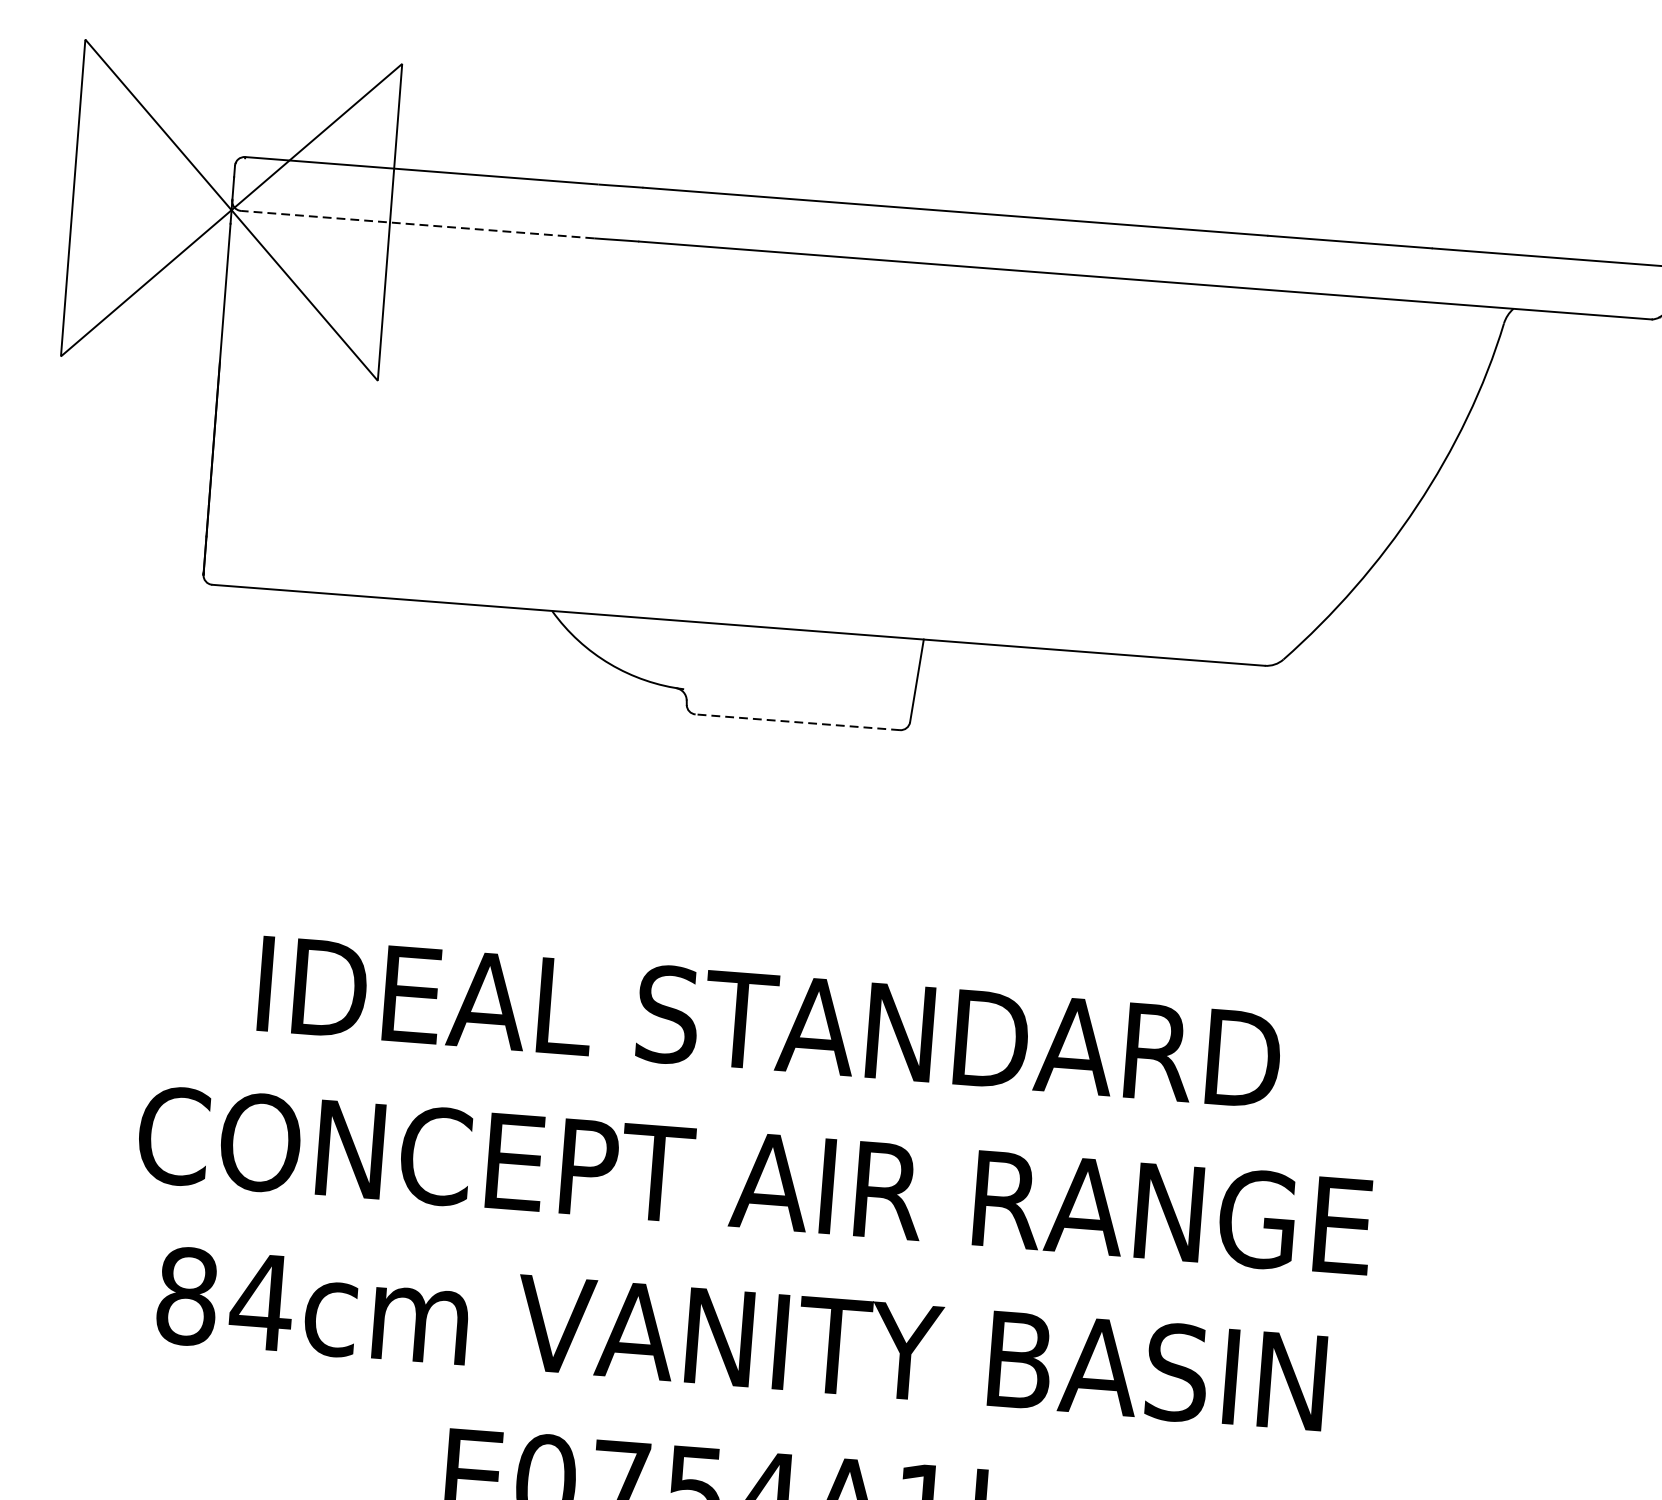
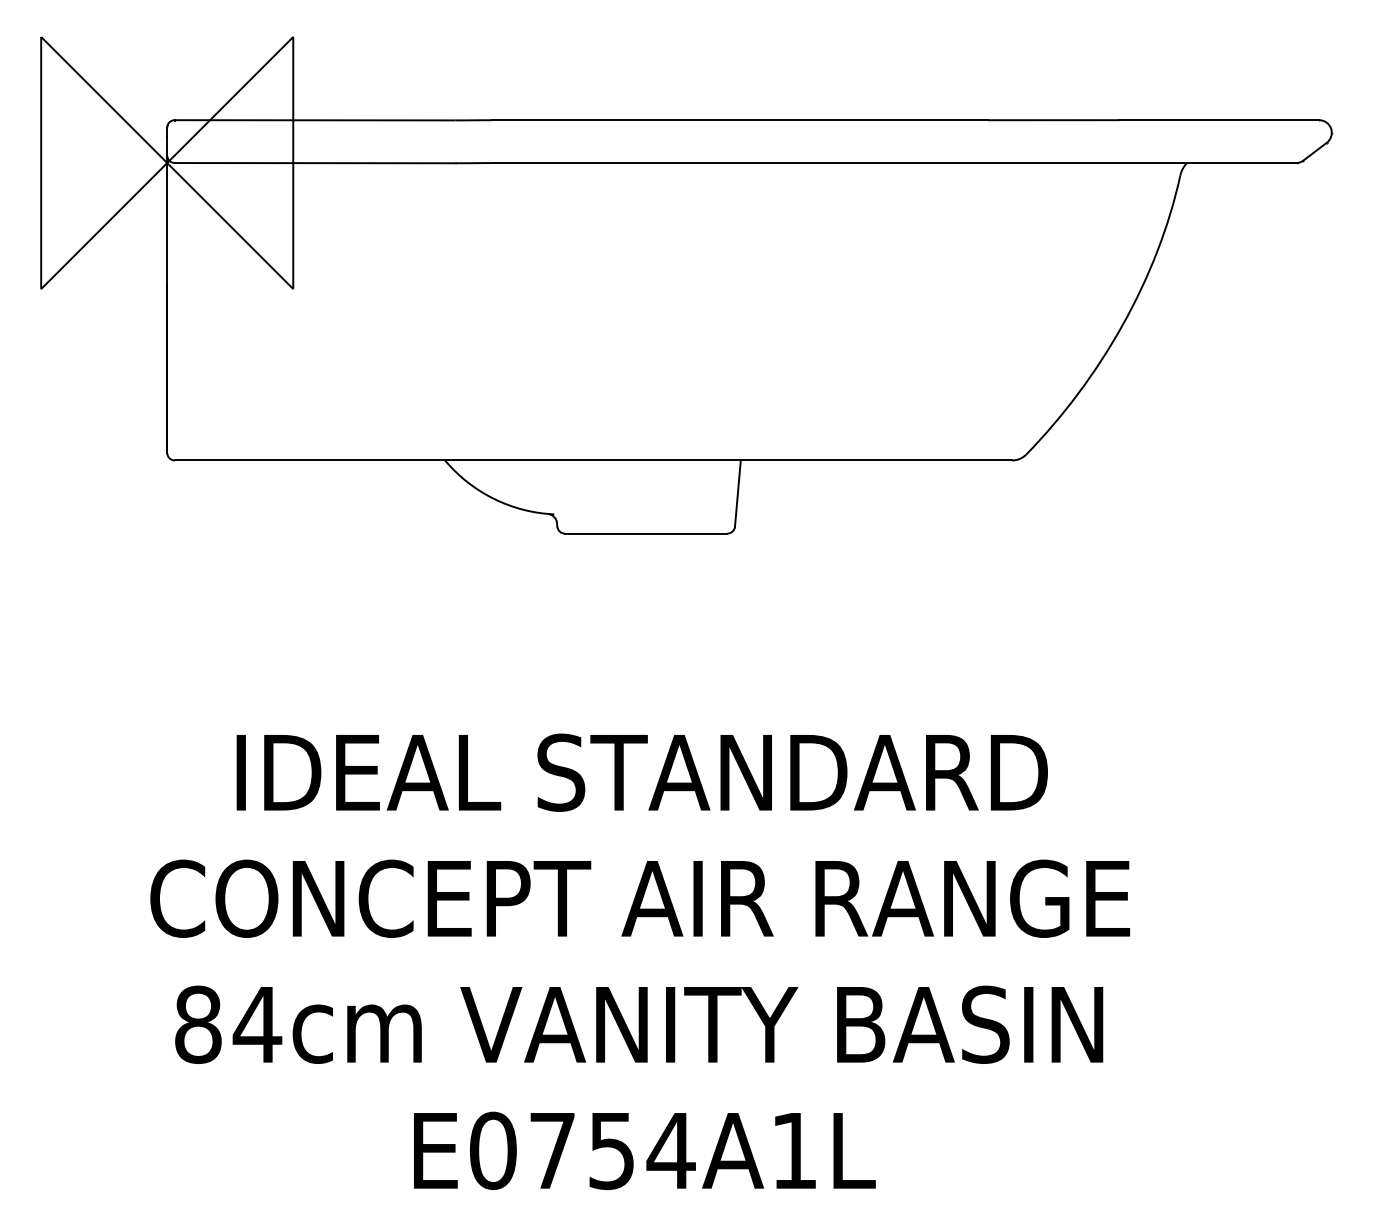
line: (416, 225) -> (314, 163), dashed -> solid
line: (796, 722) -> (645, 533), dashed -> solid

